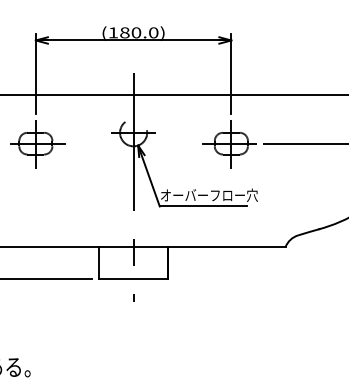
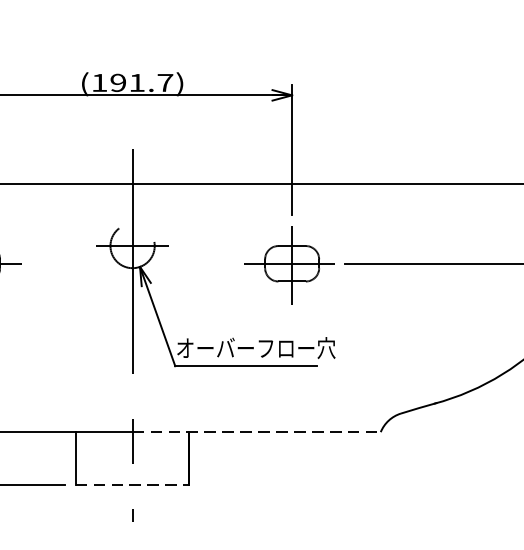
text: (139, 32) -> (142, 82), (180.0) -> (191.7)
line: (210, 246) -> (258, 431), solid -> dashed
line: (133, 279) -> (132, 485), solid -> dashed

